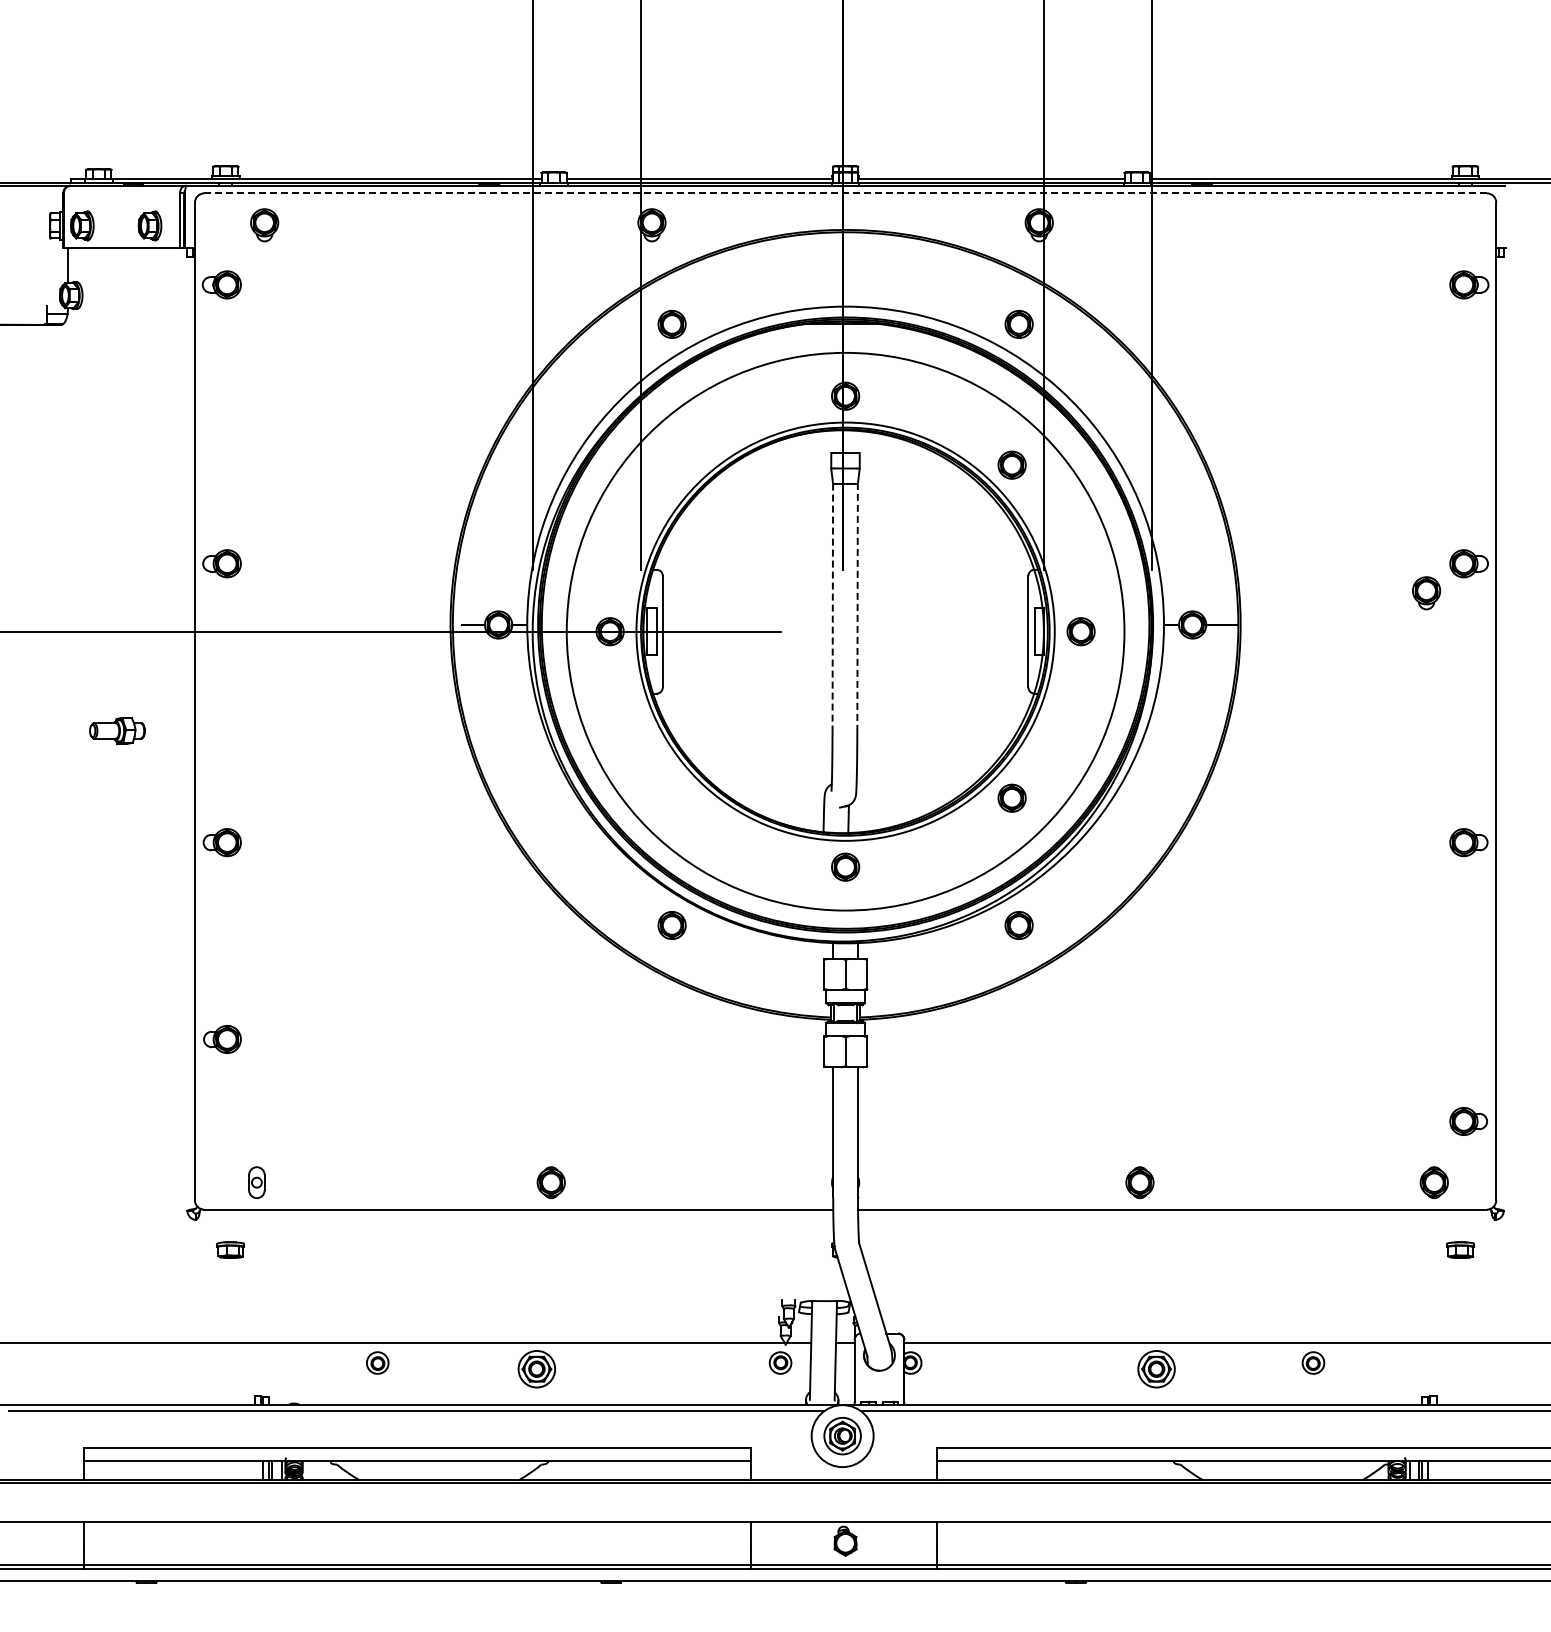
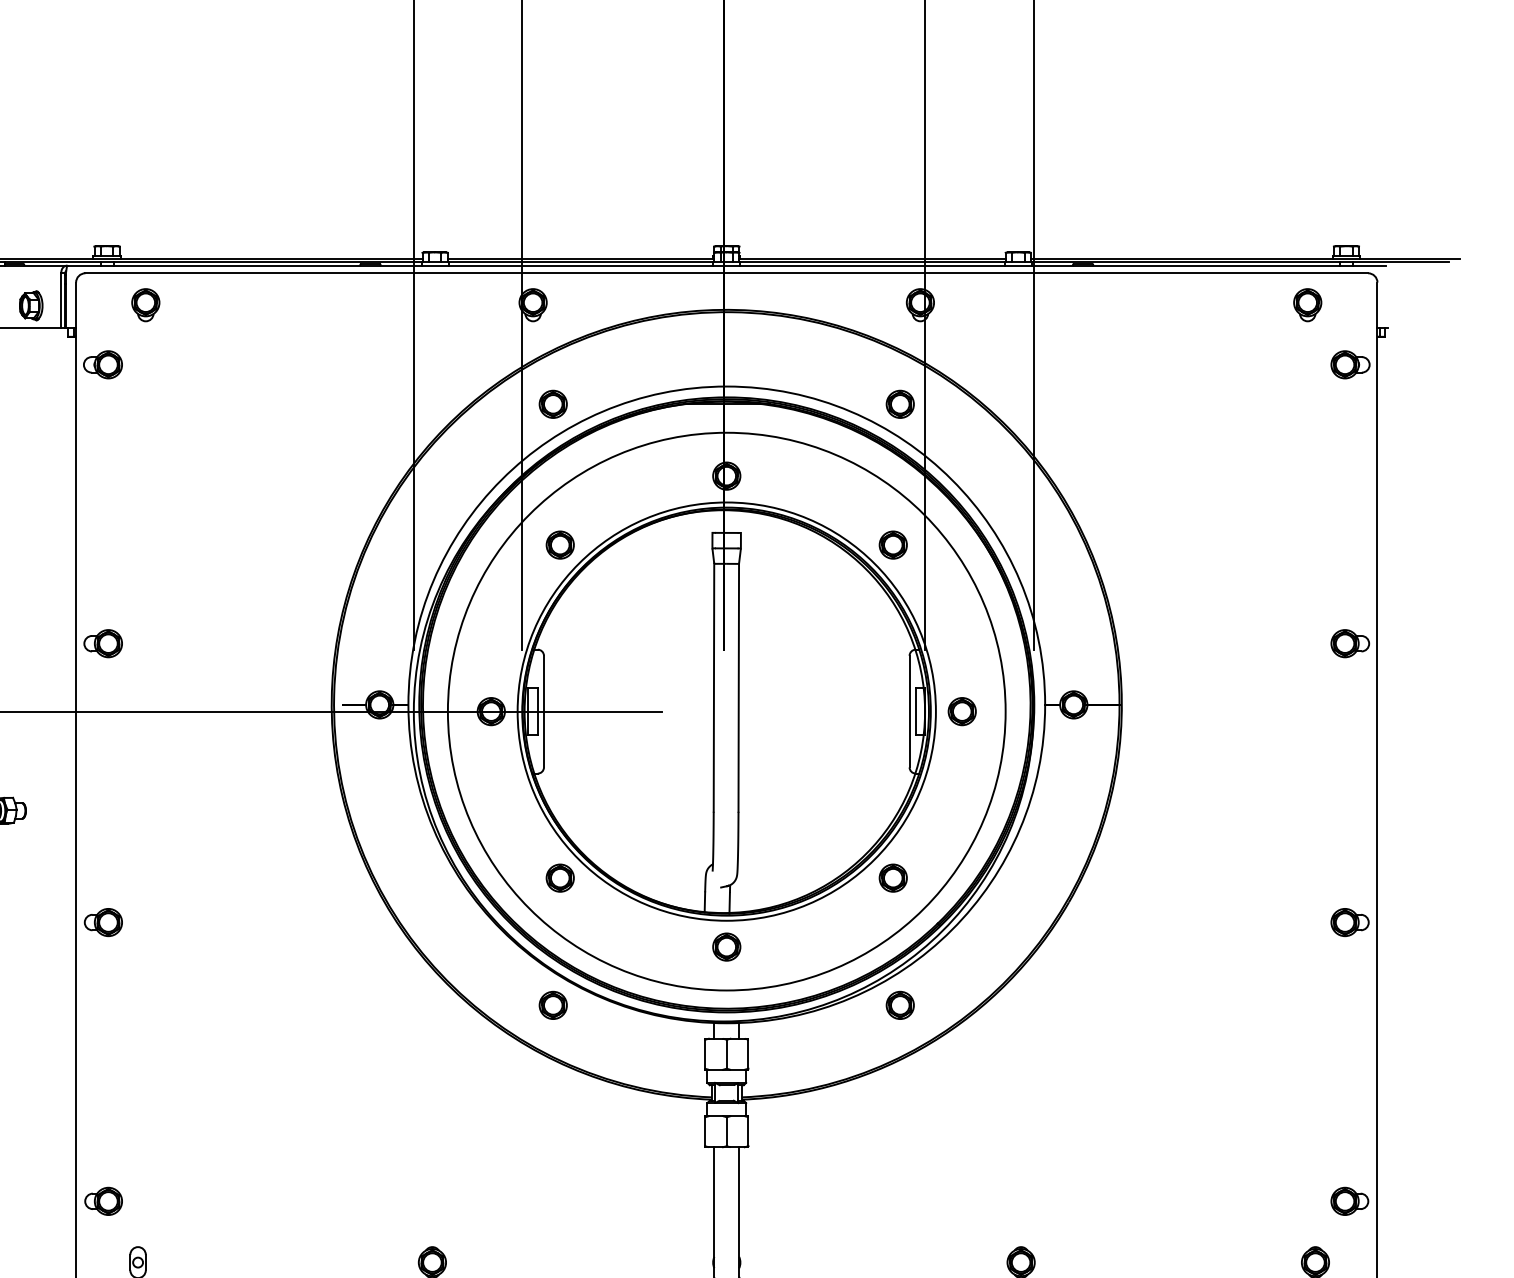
line: (845, 193) -> (726, 273), dashed -> solid
part: (678, 464) -> (559, 544), added
part: (1426, 593) -> (1307, 305), moved
line: (857, 607) -> (738, 687), dashed -> solid
line: (832, 608) -> (713, 688), dashed -> solid
part: (678, 797) -> (559, 877), added
part: (222, 1039) -> (103, 1201), moved

